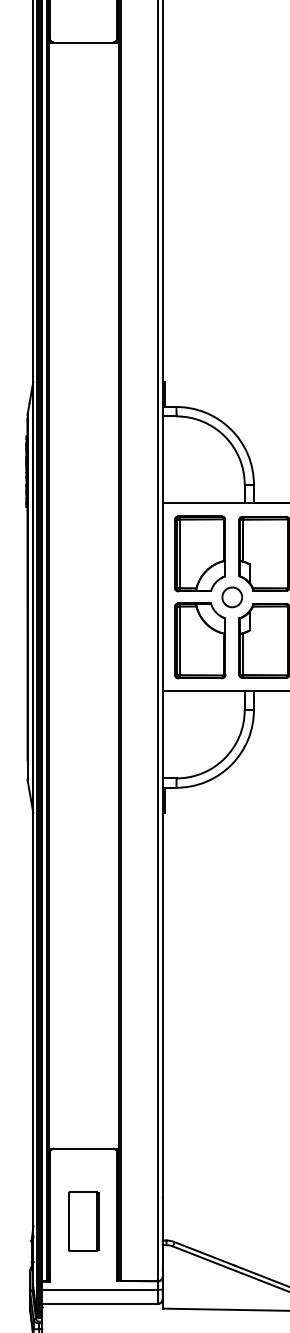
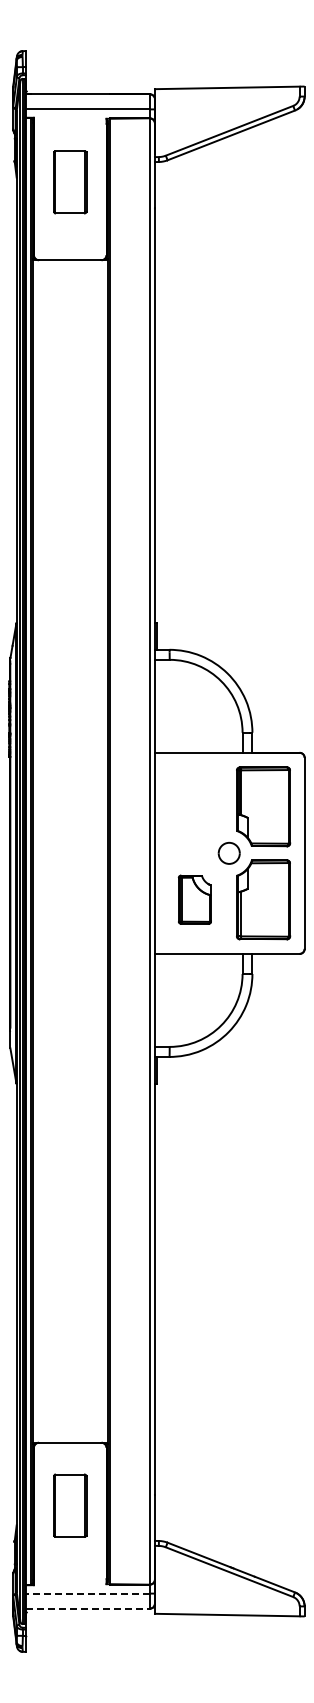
part: (199, 553) -> (194, 806), removed
part: (199, 640) -> (194, 899), size x0.6
part: (83, 1221) -> (70, 1505), moved
line: (99, 1289) -> (87, 1593), solid -> dashed
line: (100, 1303) -> (88, 1608), solid -> dashed

